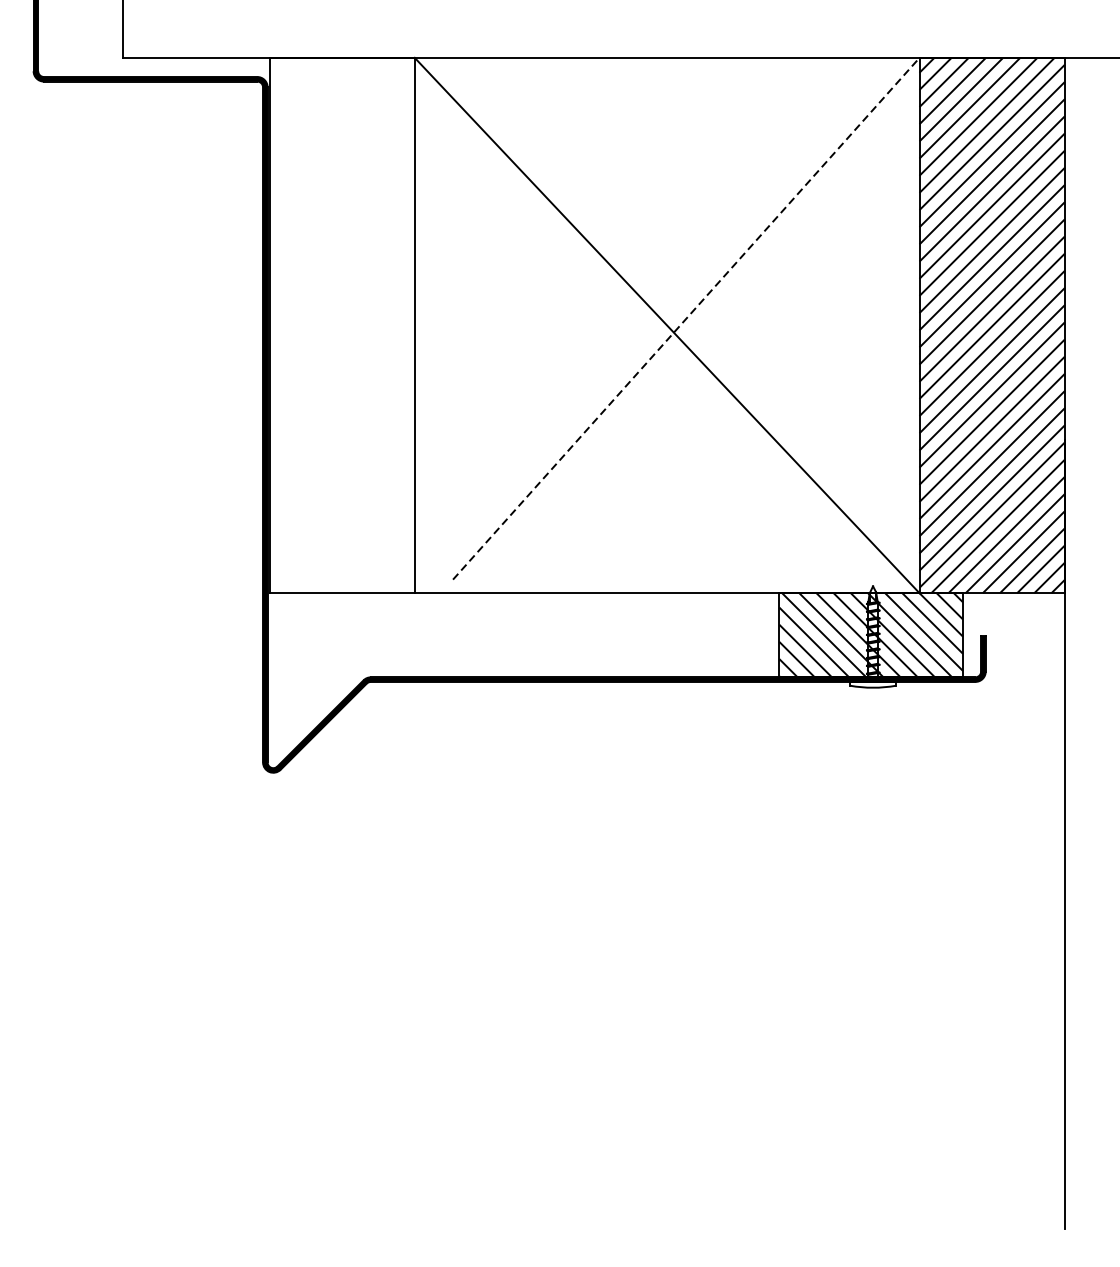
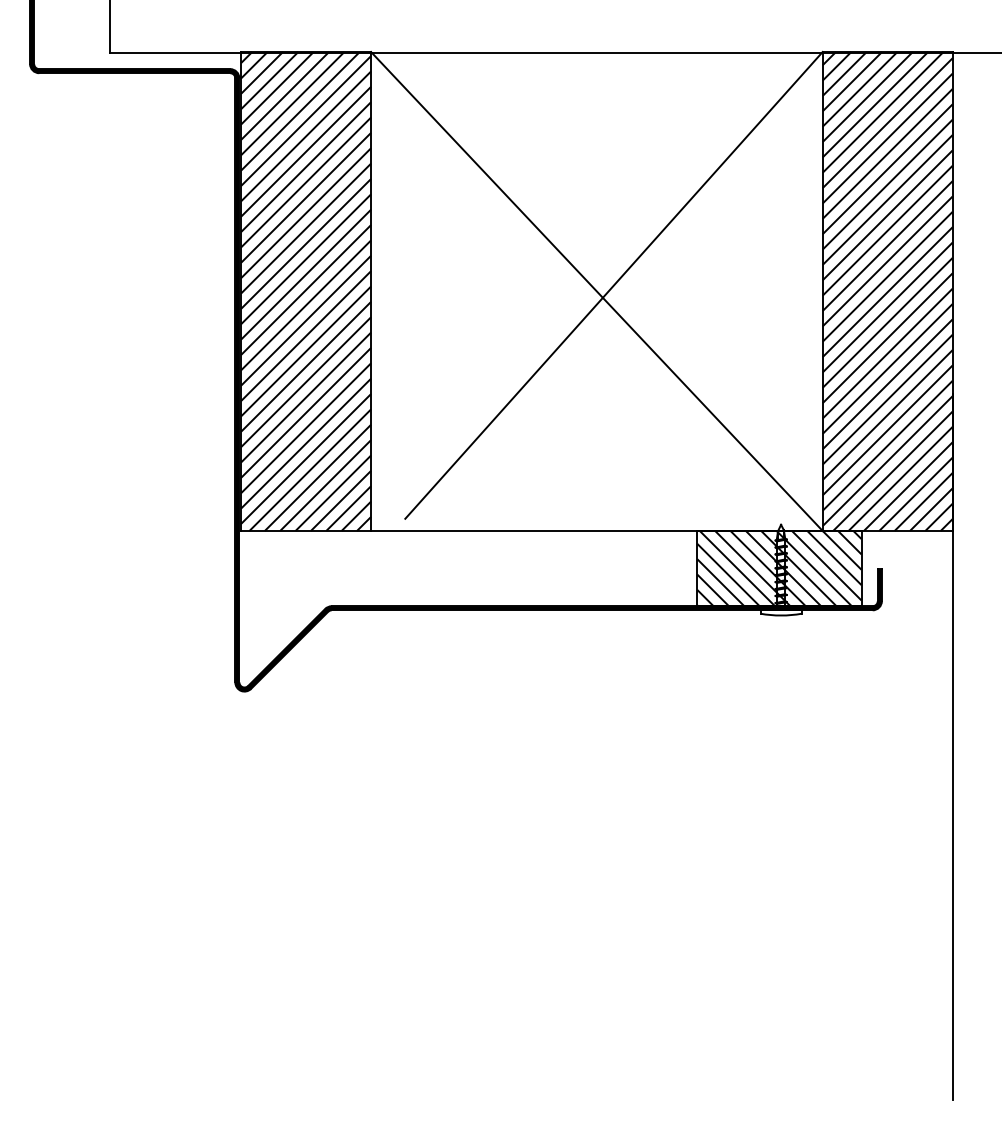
line: (686, 318) -> (614, 285), dashed -> solid
hatch: (342, 325) -> (306, 291), added

